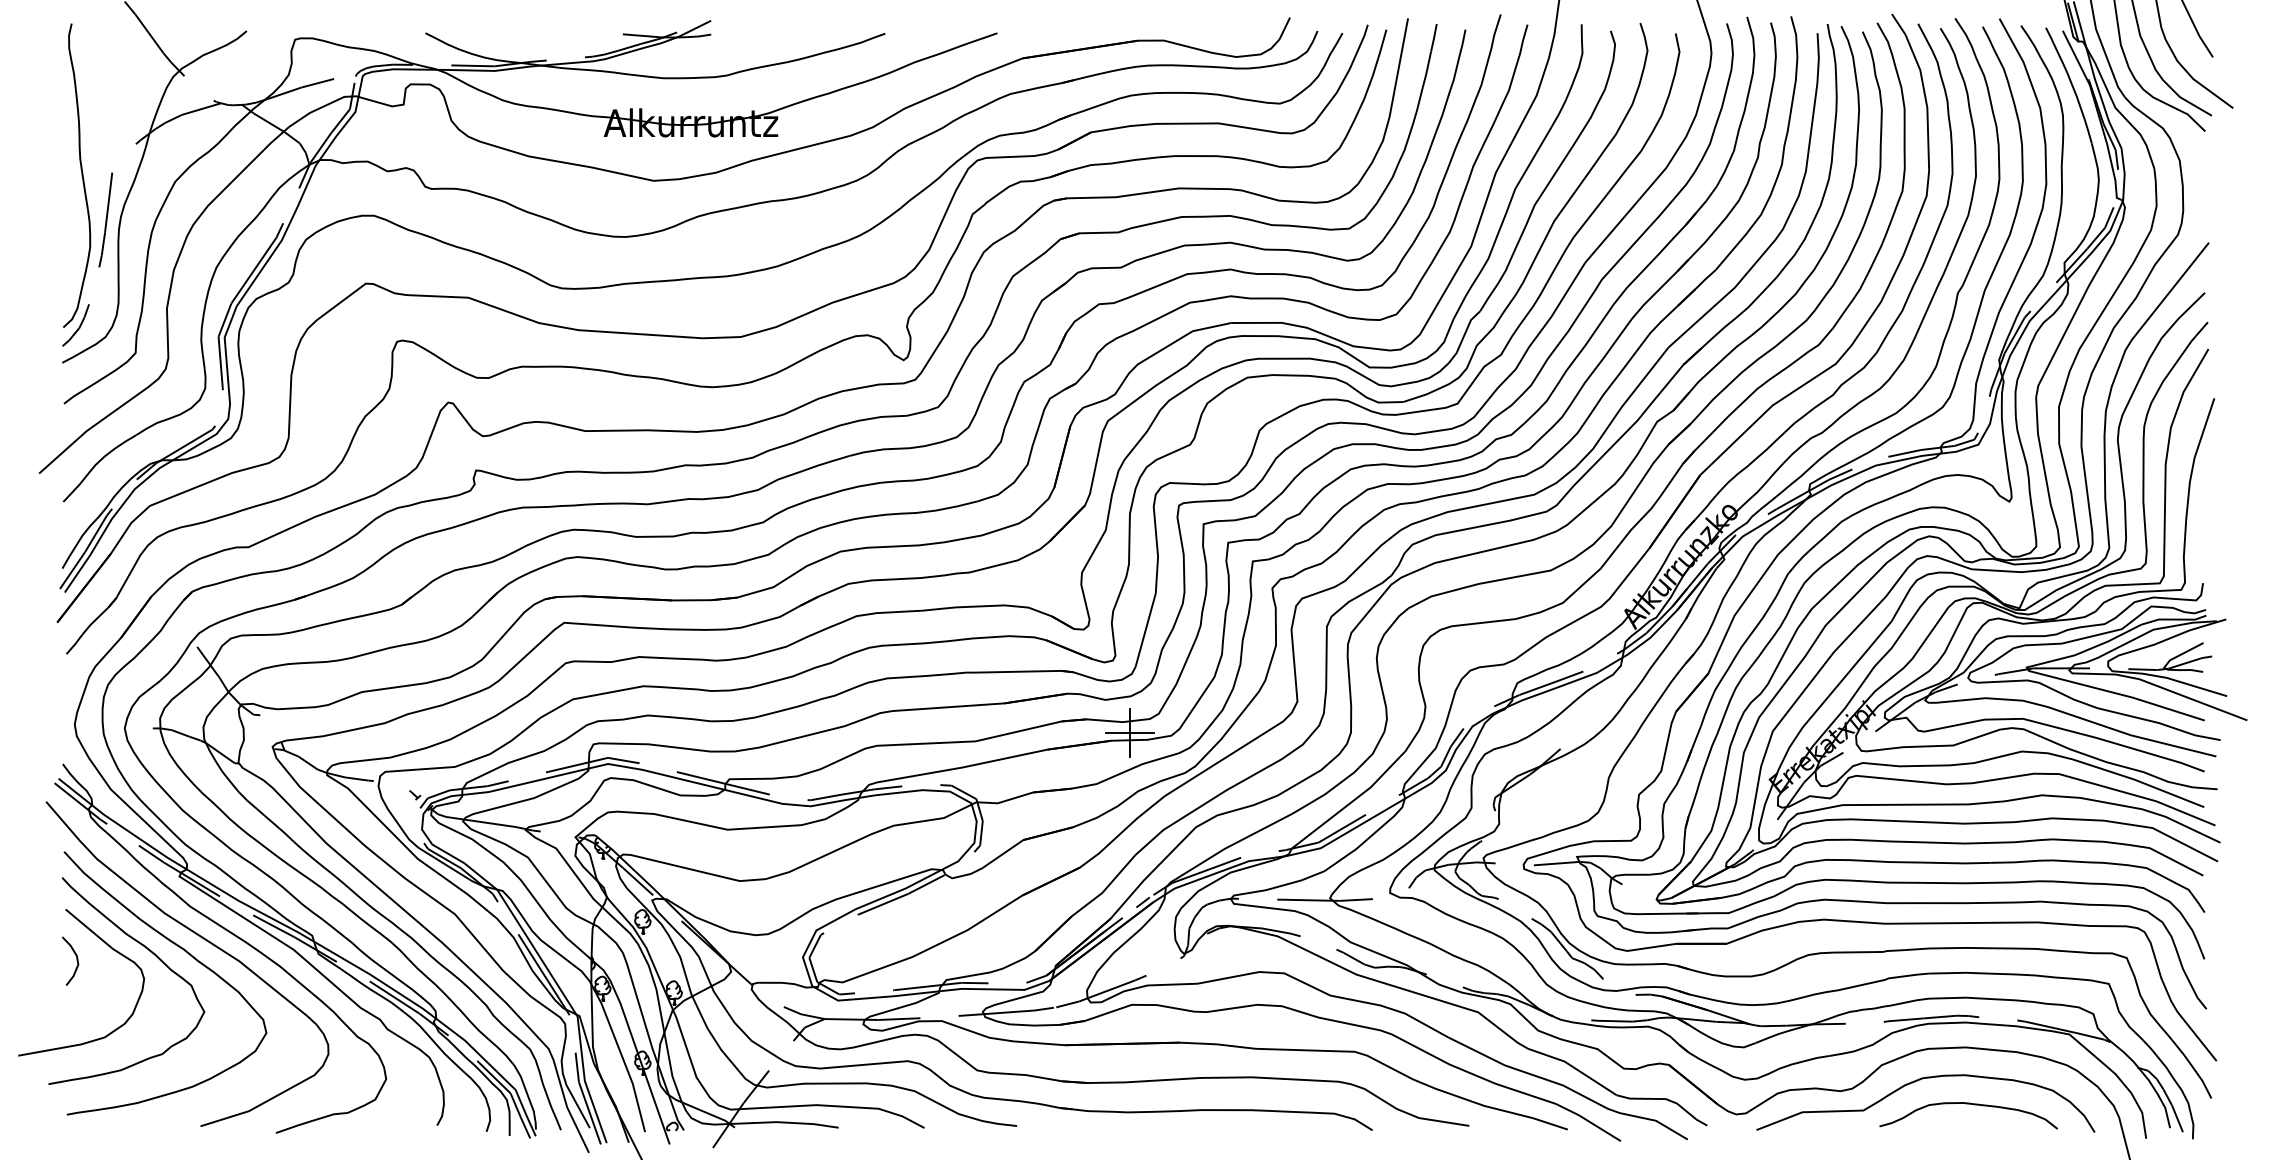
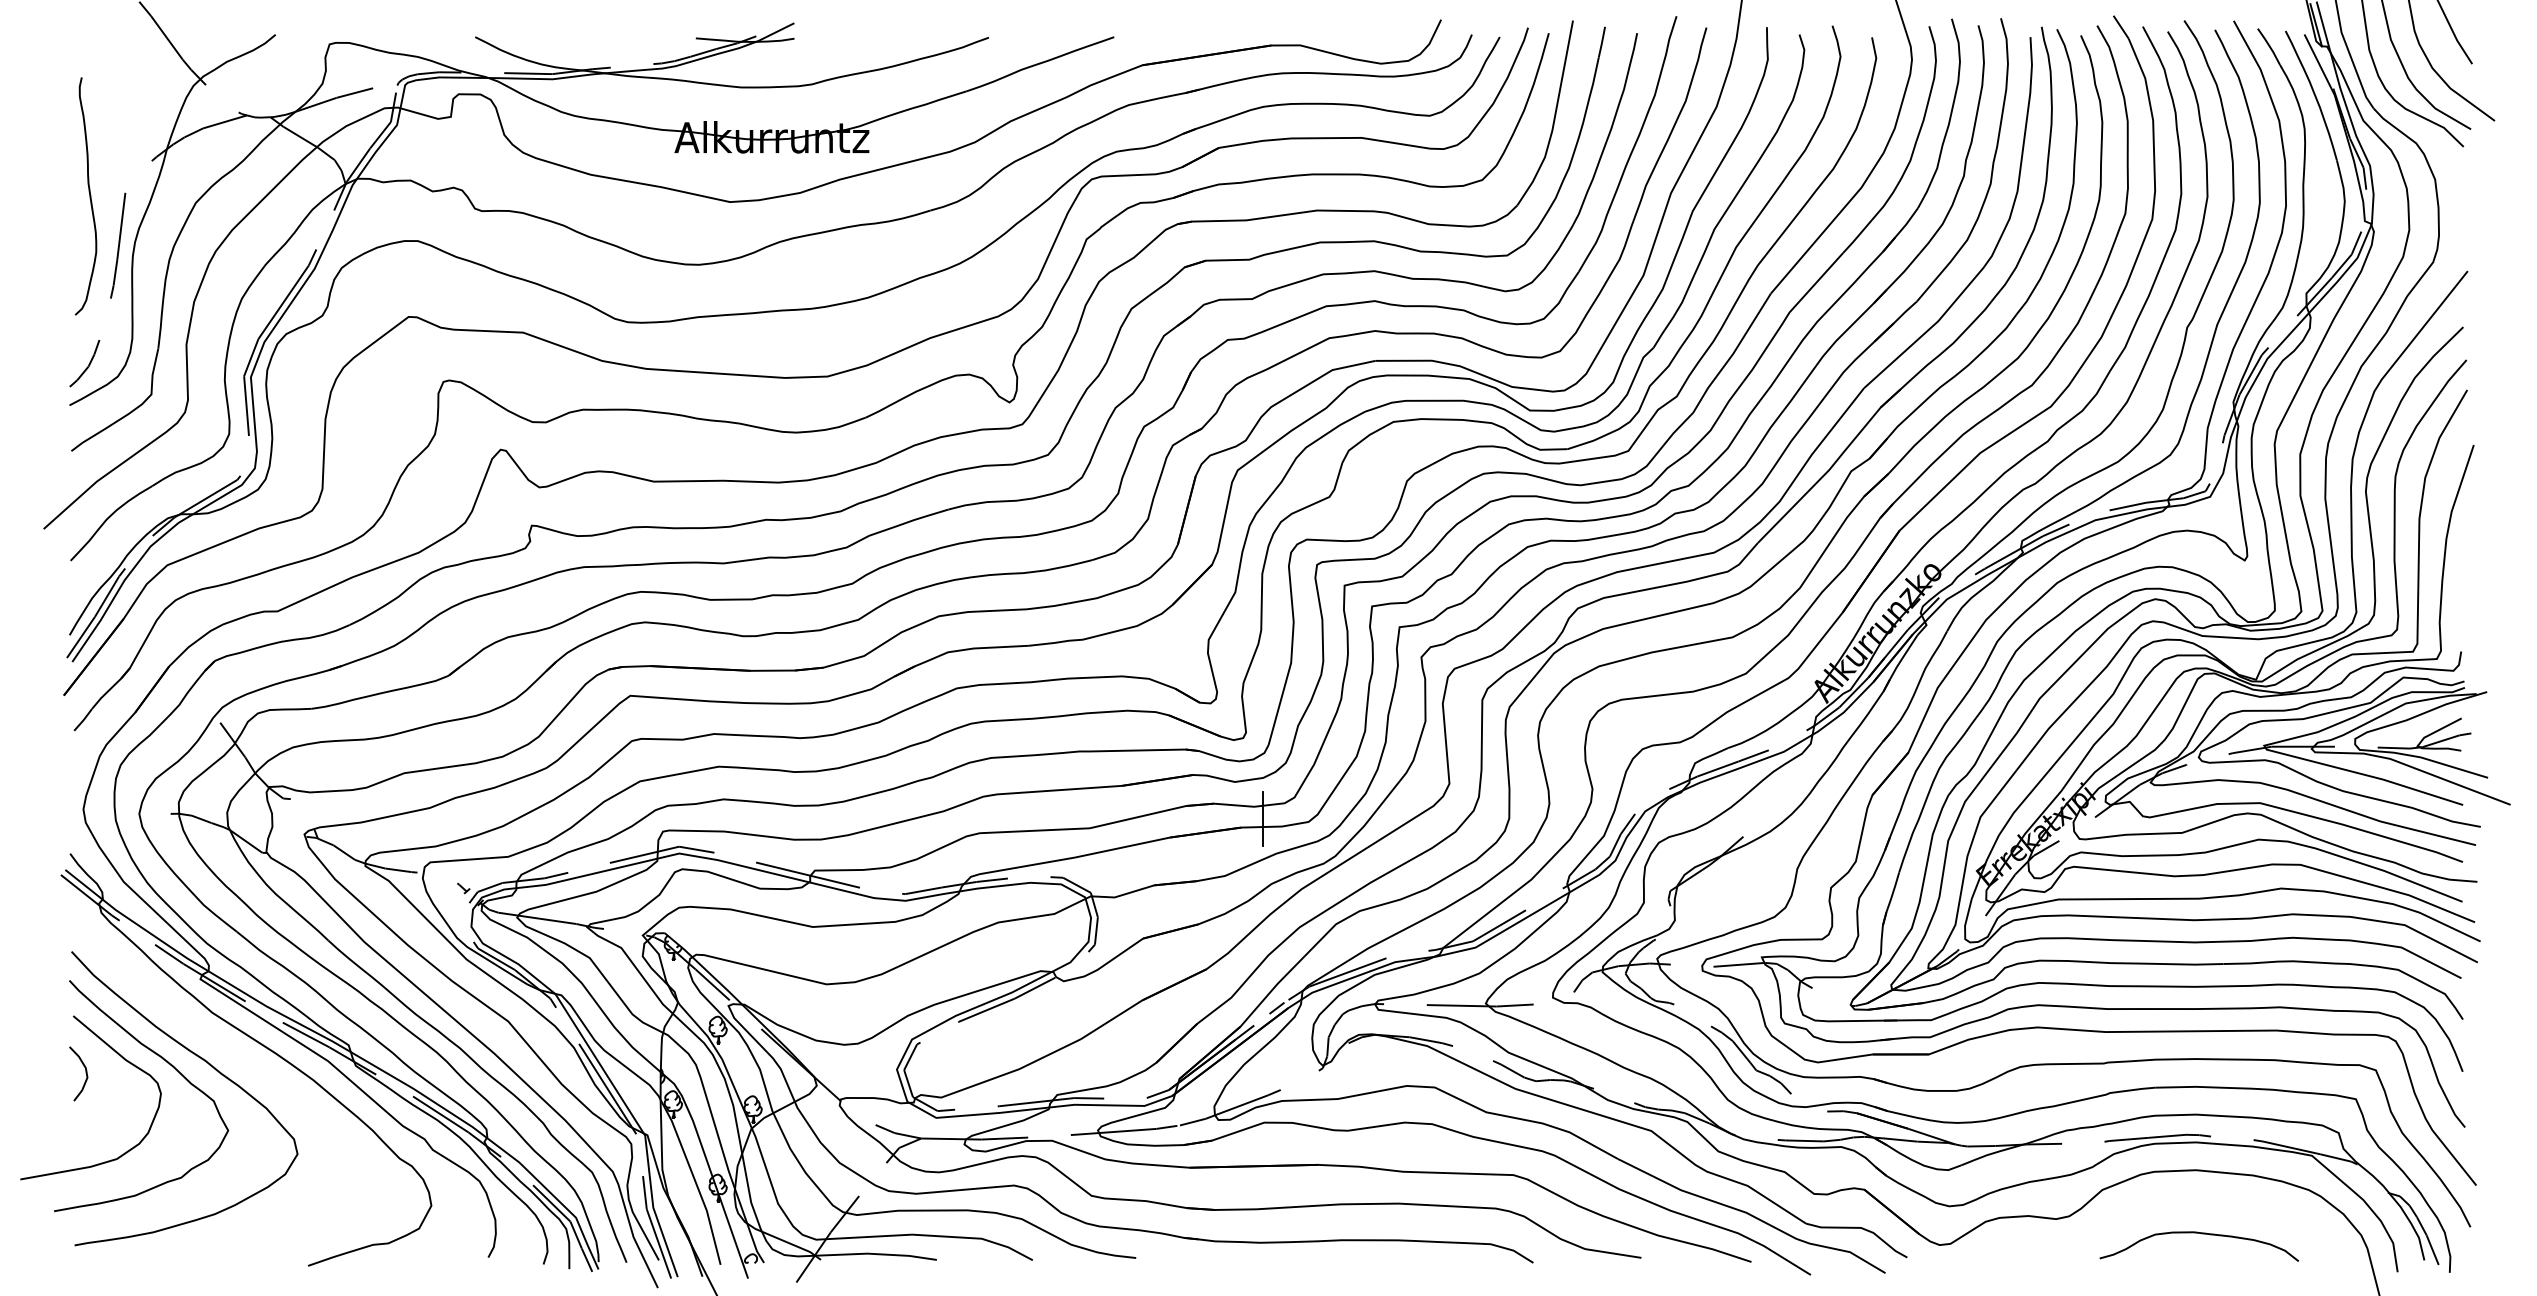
part: (76, 175) -> (85, 196), size x0.7
line: (1130, 733) -> (1262, 819), removed
curve: (204, 940) -> (228, 1050), removed
curve: (1916, 1081) -> (2141, 1208), removed

